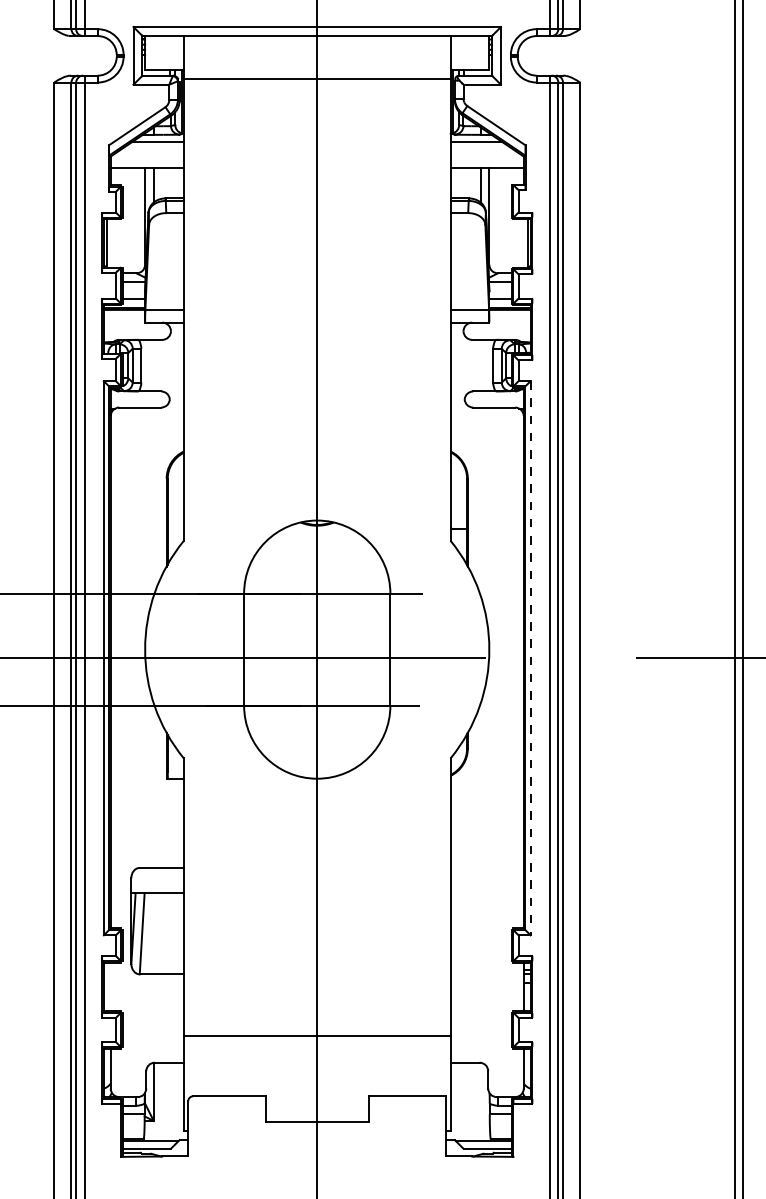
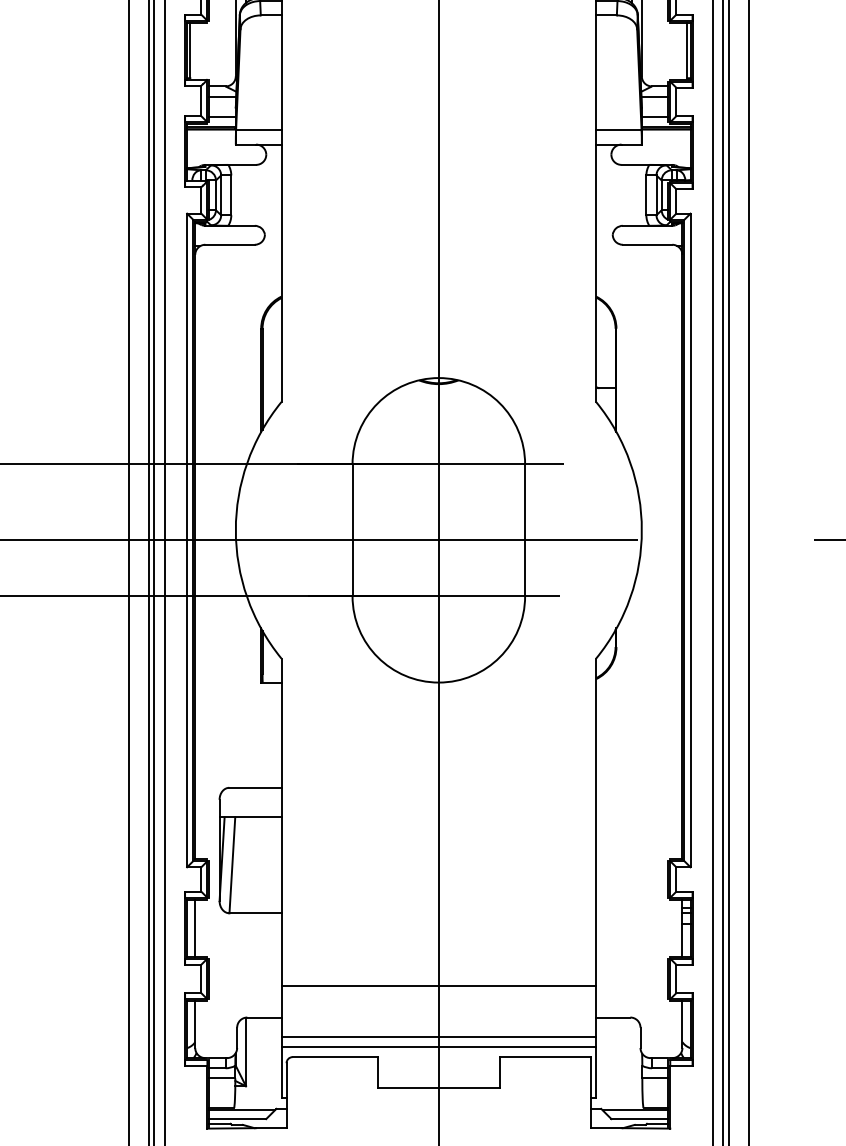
line: (530, 658) -> (690, 540), dashed -> solid
line: (110, 986) -> (194, 927), added
line: (316, 1079) -> (437, 1037), added
line: (316, 1087) -> (437, 1046), added

